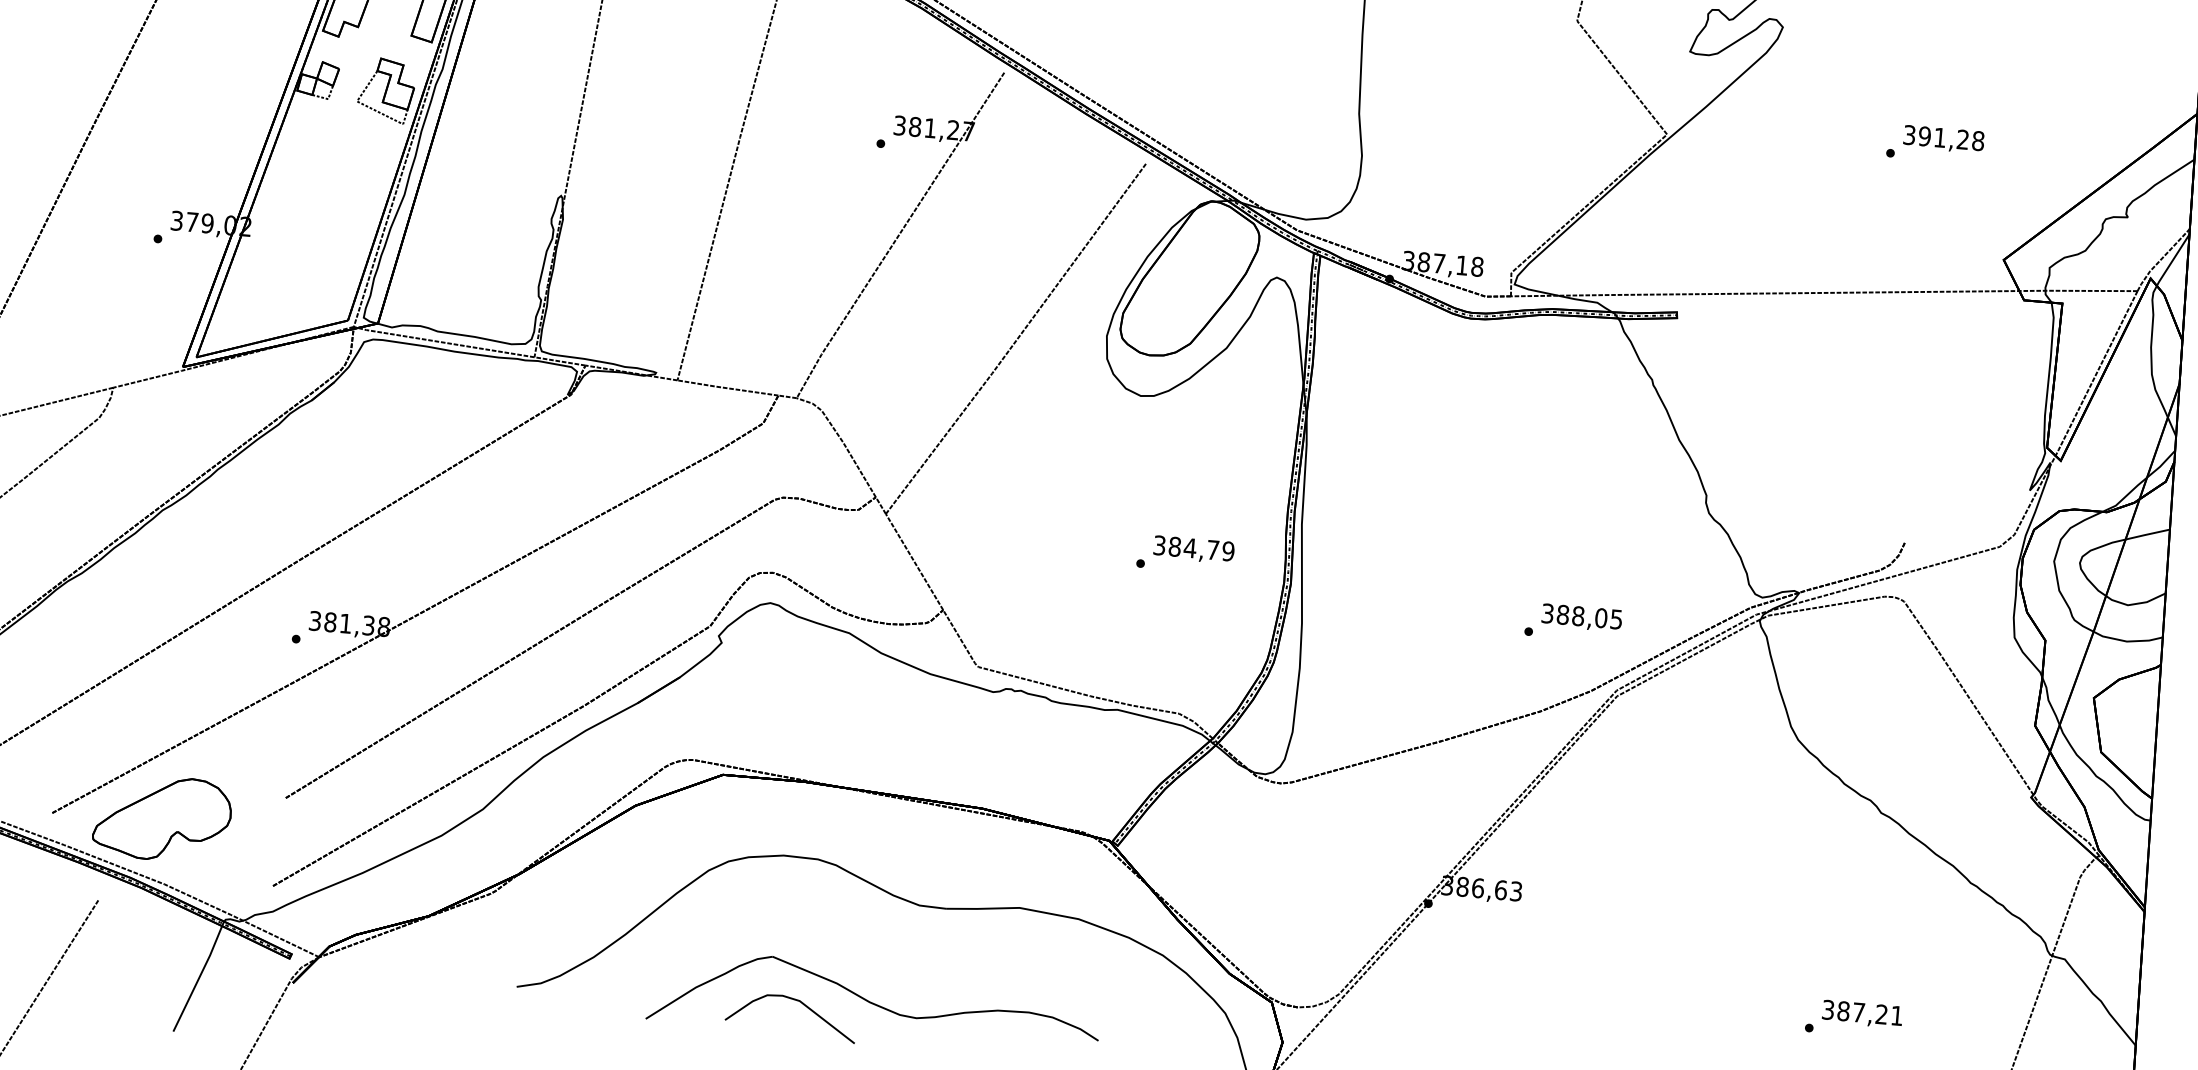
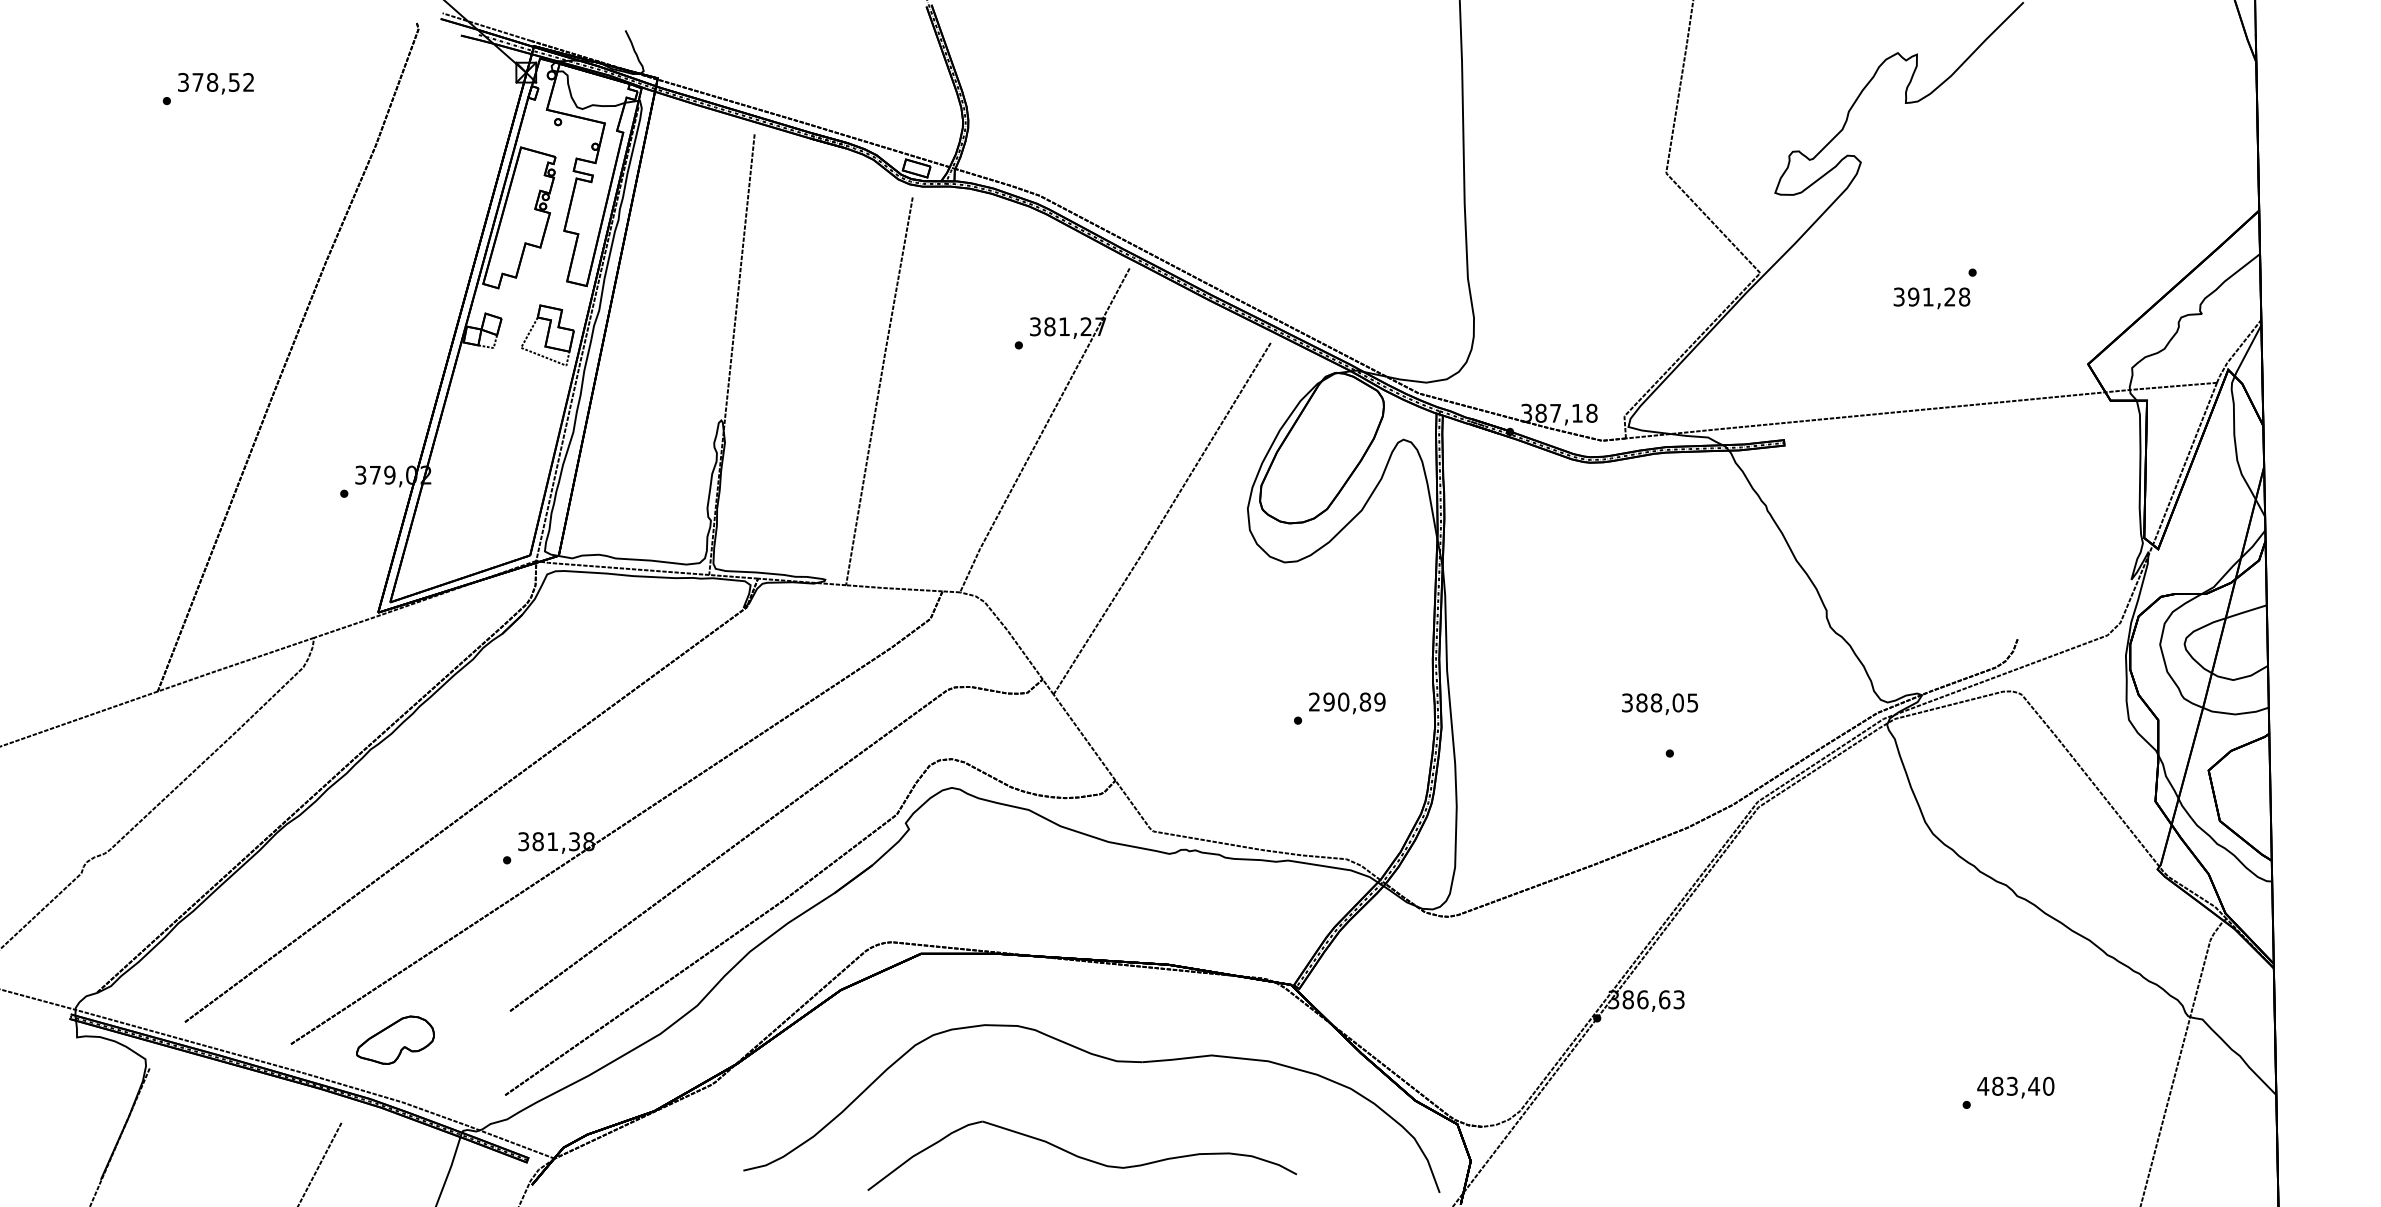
text: (1943, 139) -> (1931, 298), moved
text: (1186, 547) -> (1340, 701), 384,79 -> 290,89
text: (1582, 618) -> (1660, 704), moved
part: (162, 817) -> (395, 1039), size x0.6
curve: (795, 1001) -> (1007, 1161), removed
text: (1862, 1011) -> (2015, 1085), 387,21 -> 483,40

